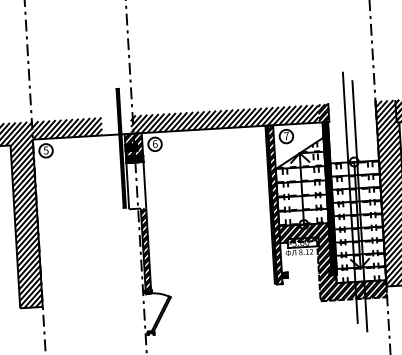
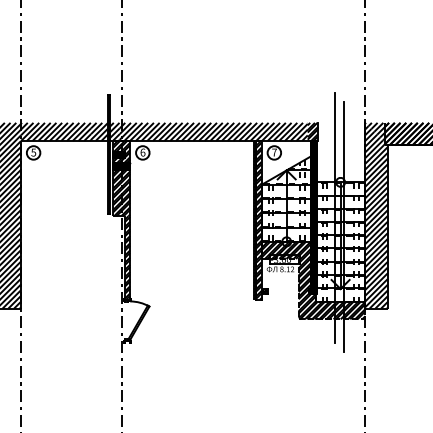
hatch: (116, 125) -> (105, 131), added
hatch: (136, 185) -> (121, 192), added

